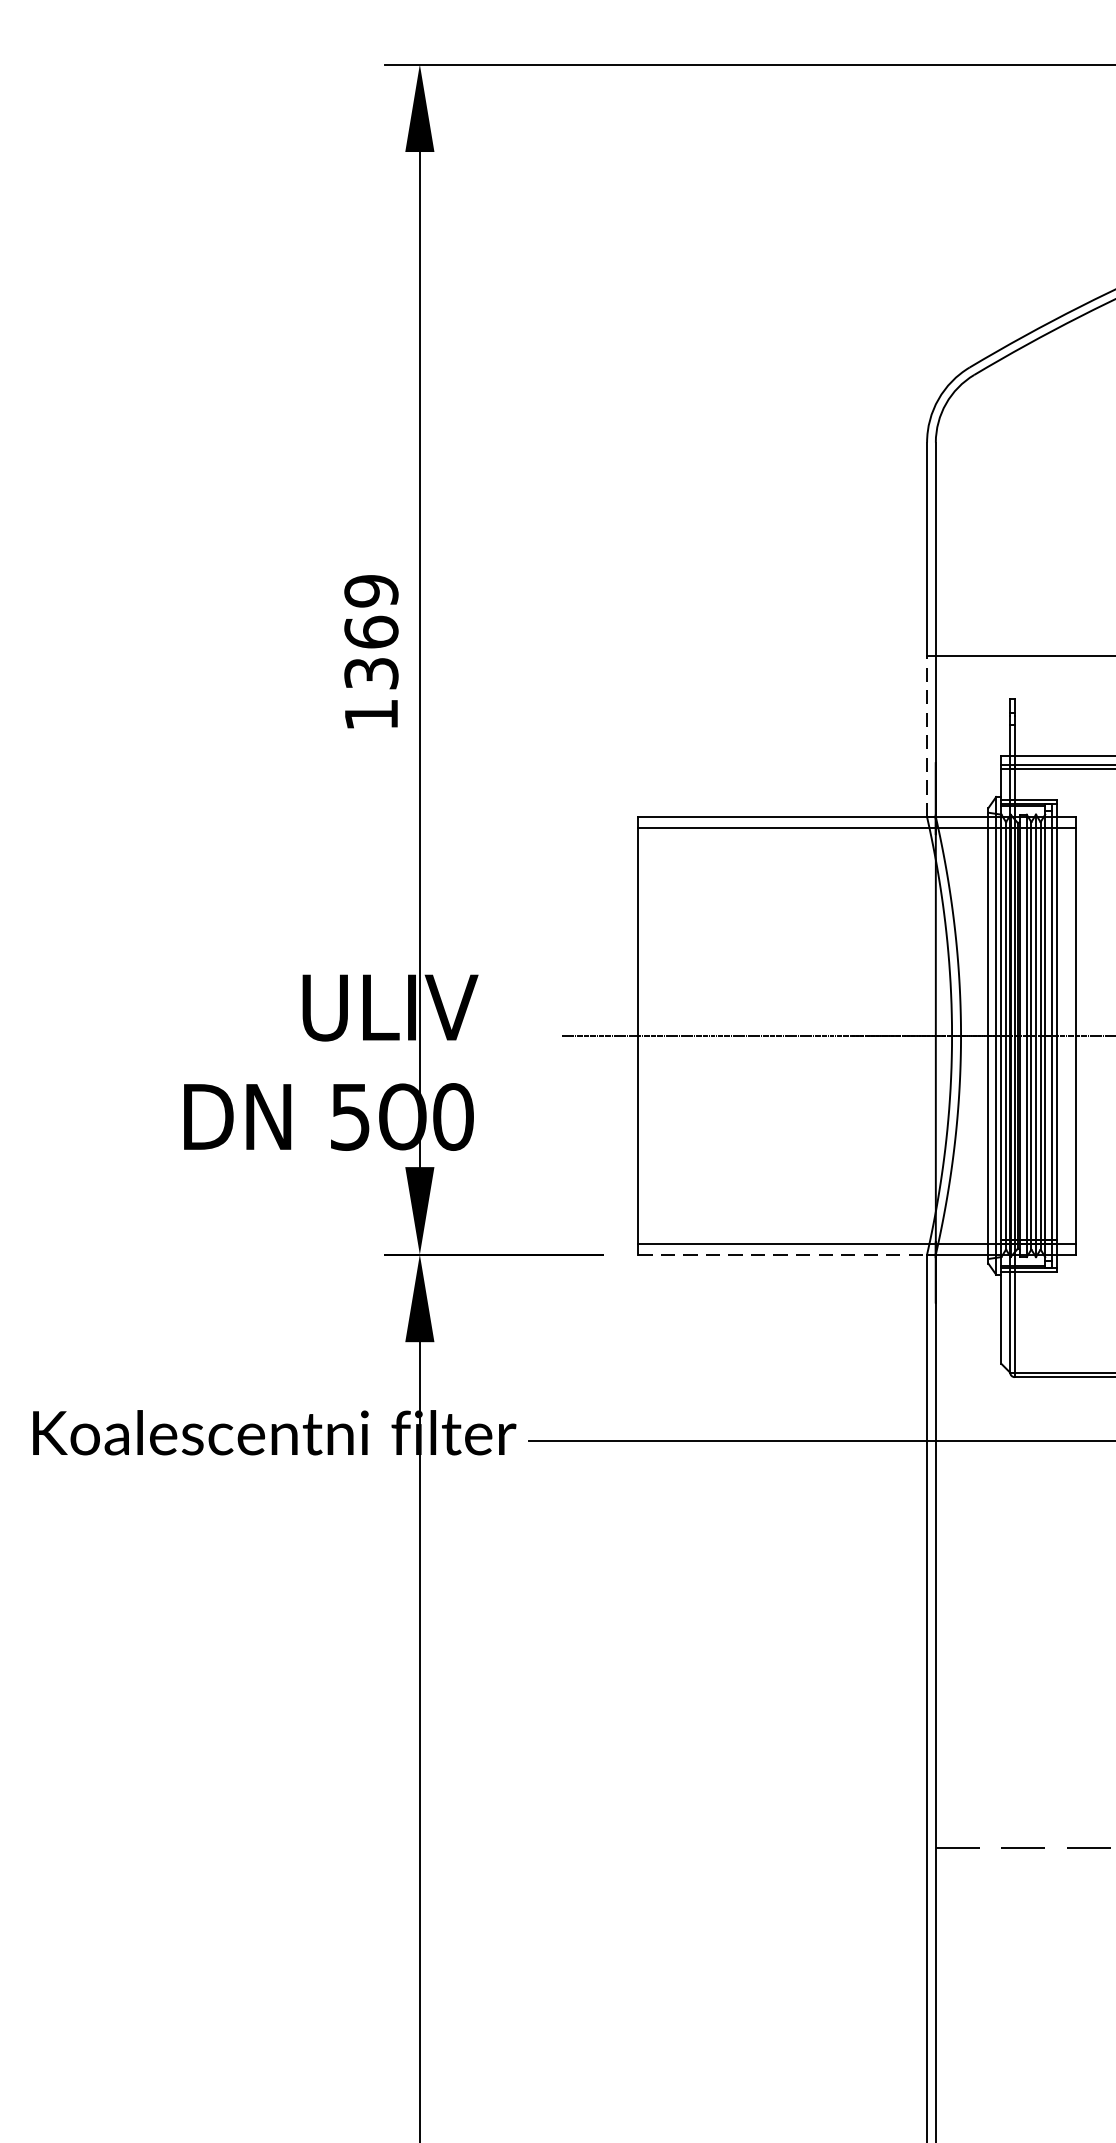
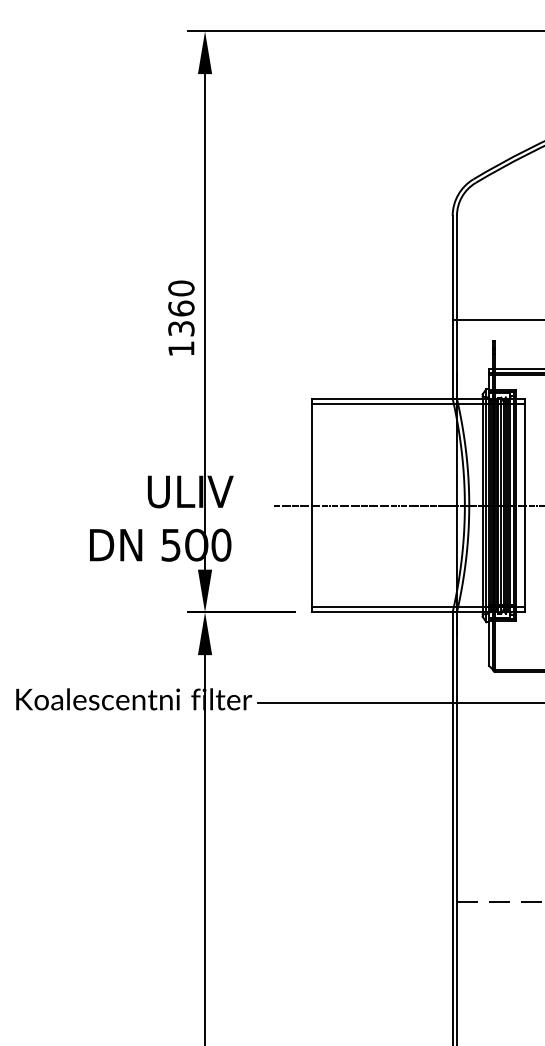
text: (371, 591) -> (181, 288), 1369 -> 1360
line: (926, 736) -> (452, 359), dashed -> solid
line: (783, 1254) -> (382, 612), dashed -> solid

